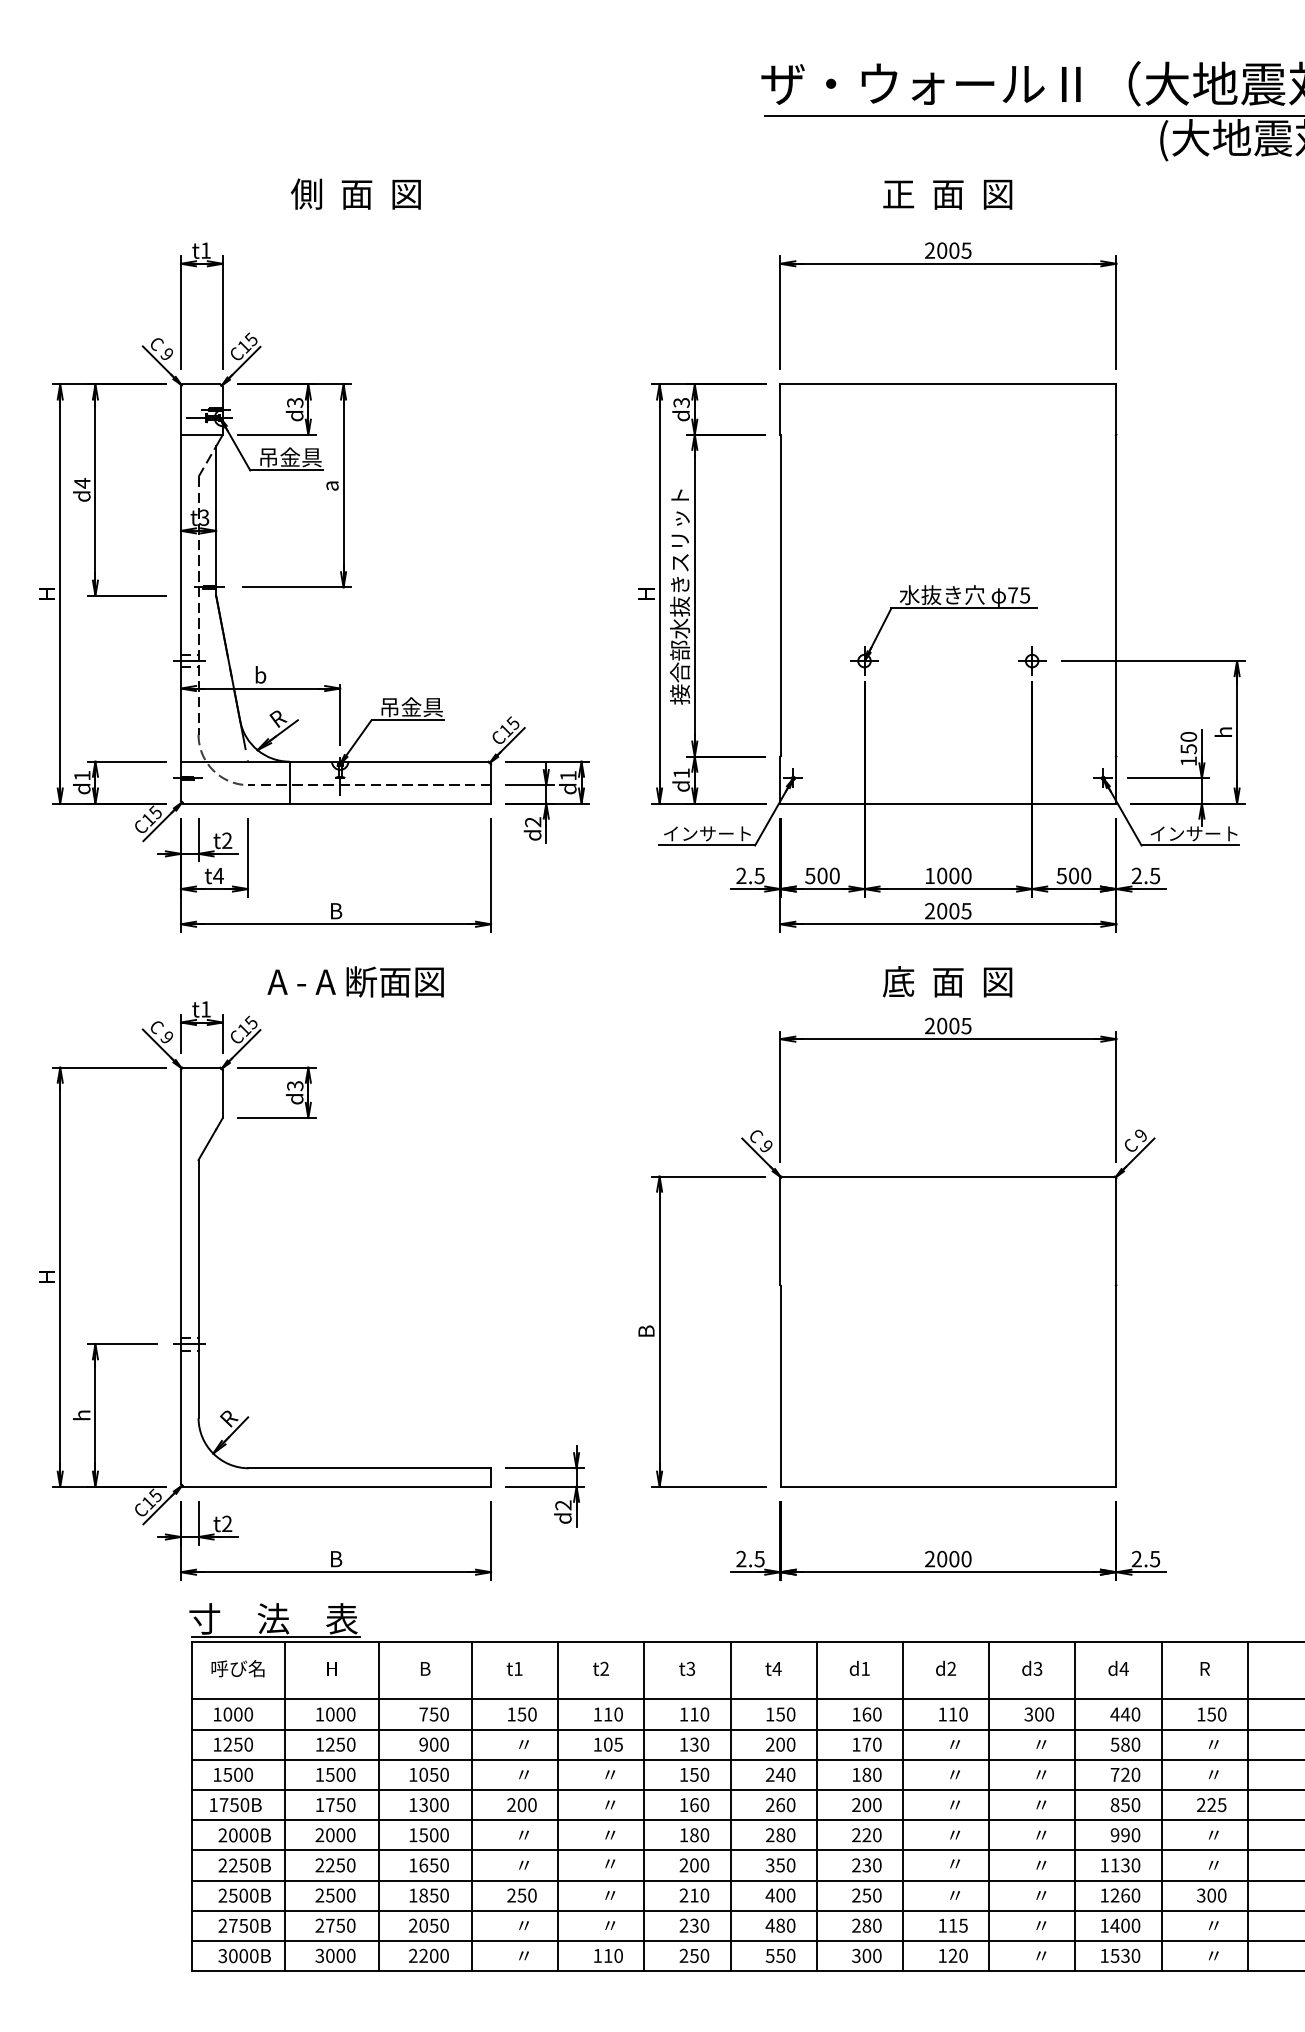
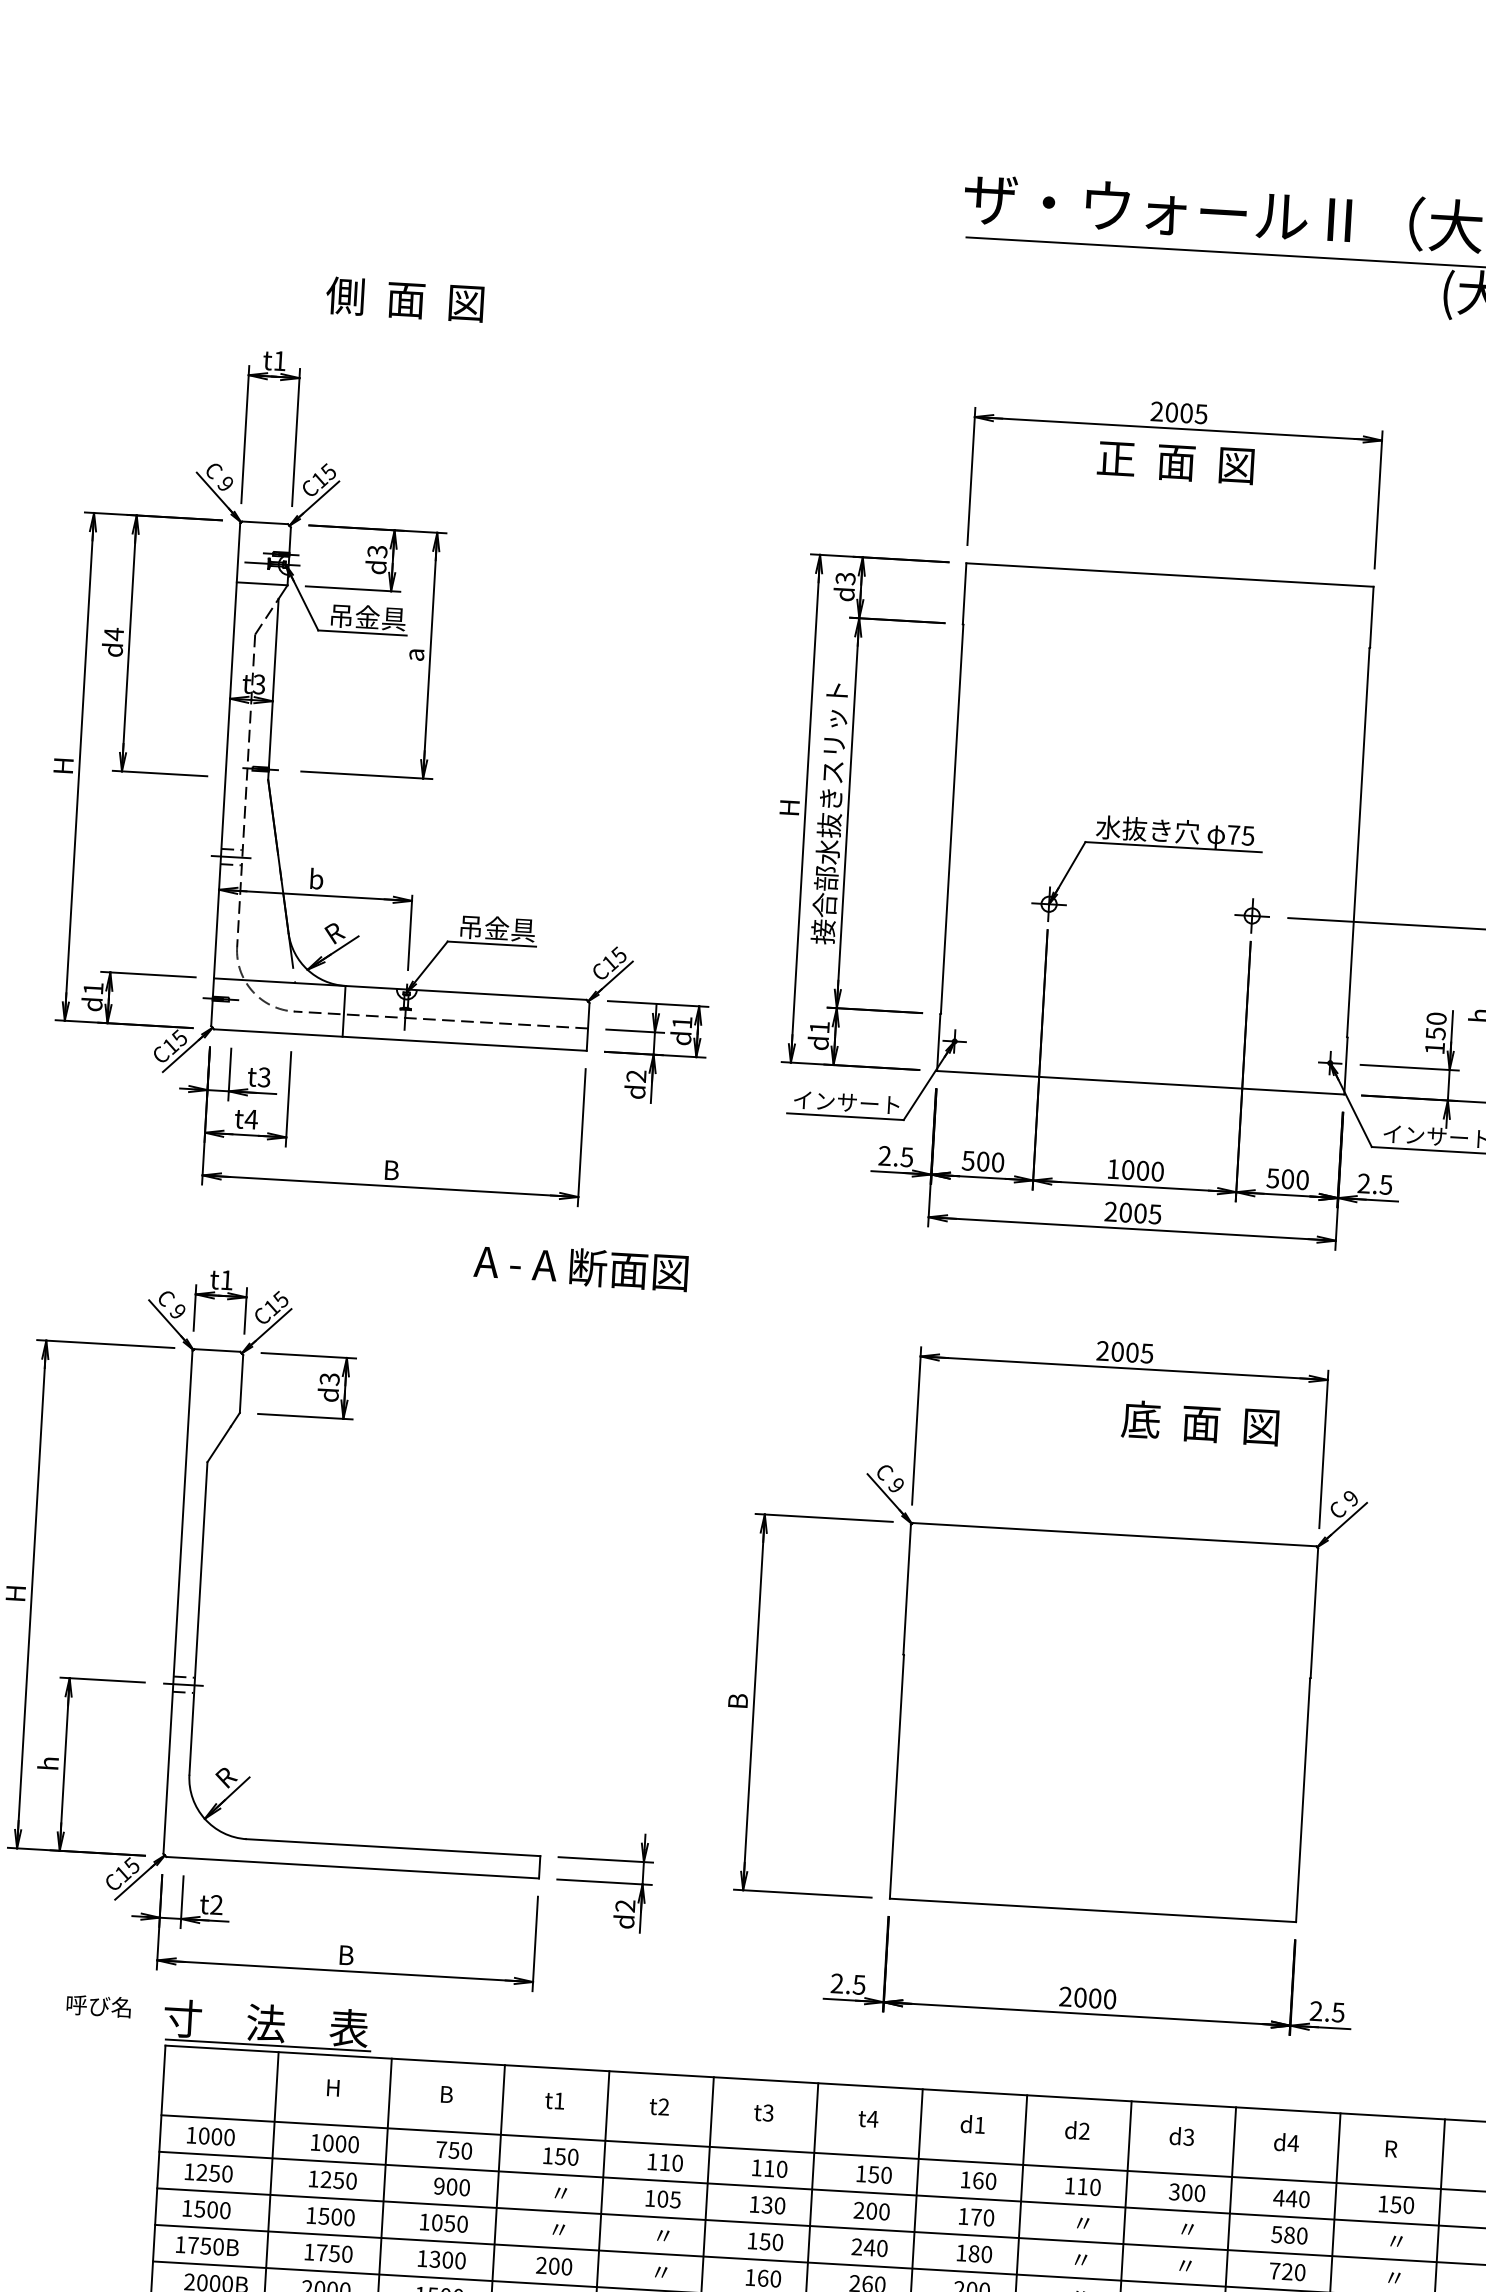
text: (355, 193) -> (404, 298), moved
text: (947, 194) -> (1175, 462), moved
text: (227, 841) -> (264, 1078), t2 -> t3
text: (355, 981) -> (580, 1266), moved
text: (947, 981) -> (1200, 1422), moved
text: (237, 1668) -> (98, 2005), moved

